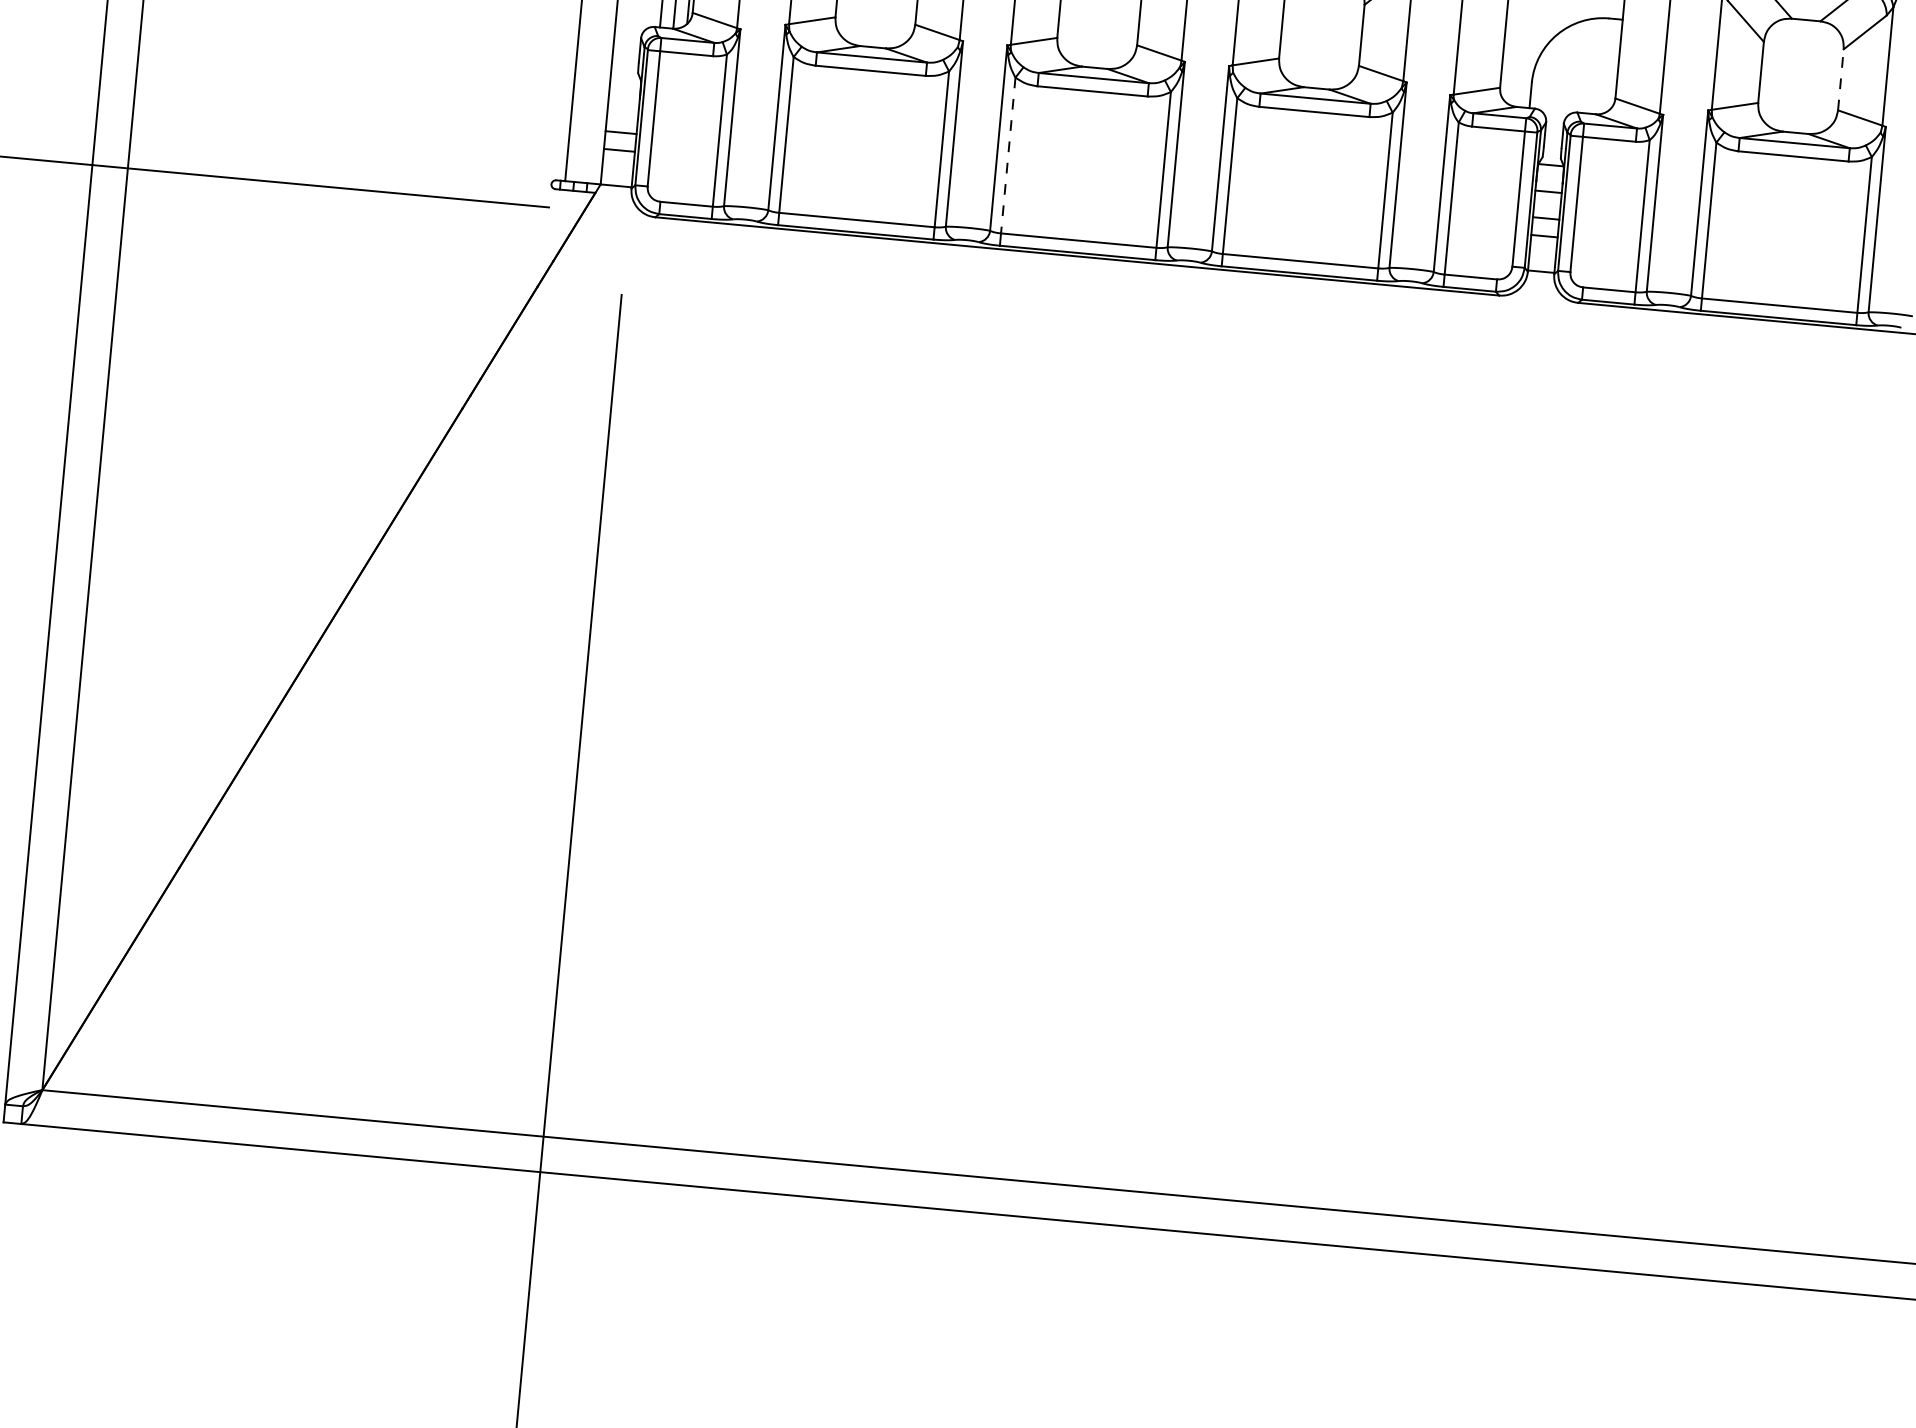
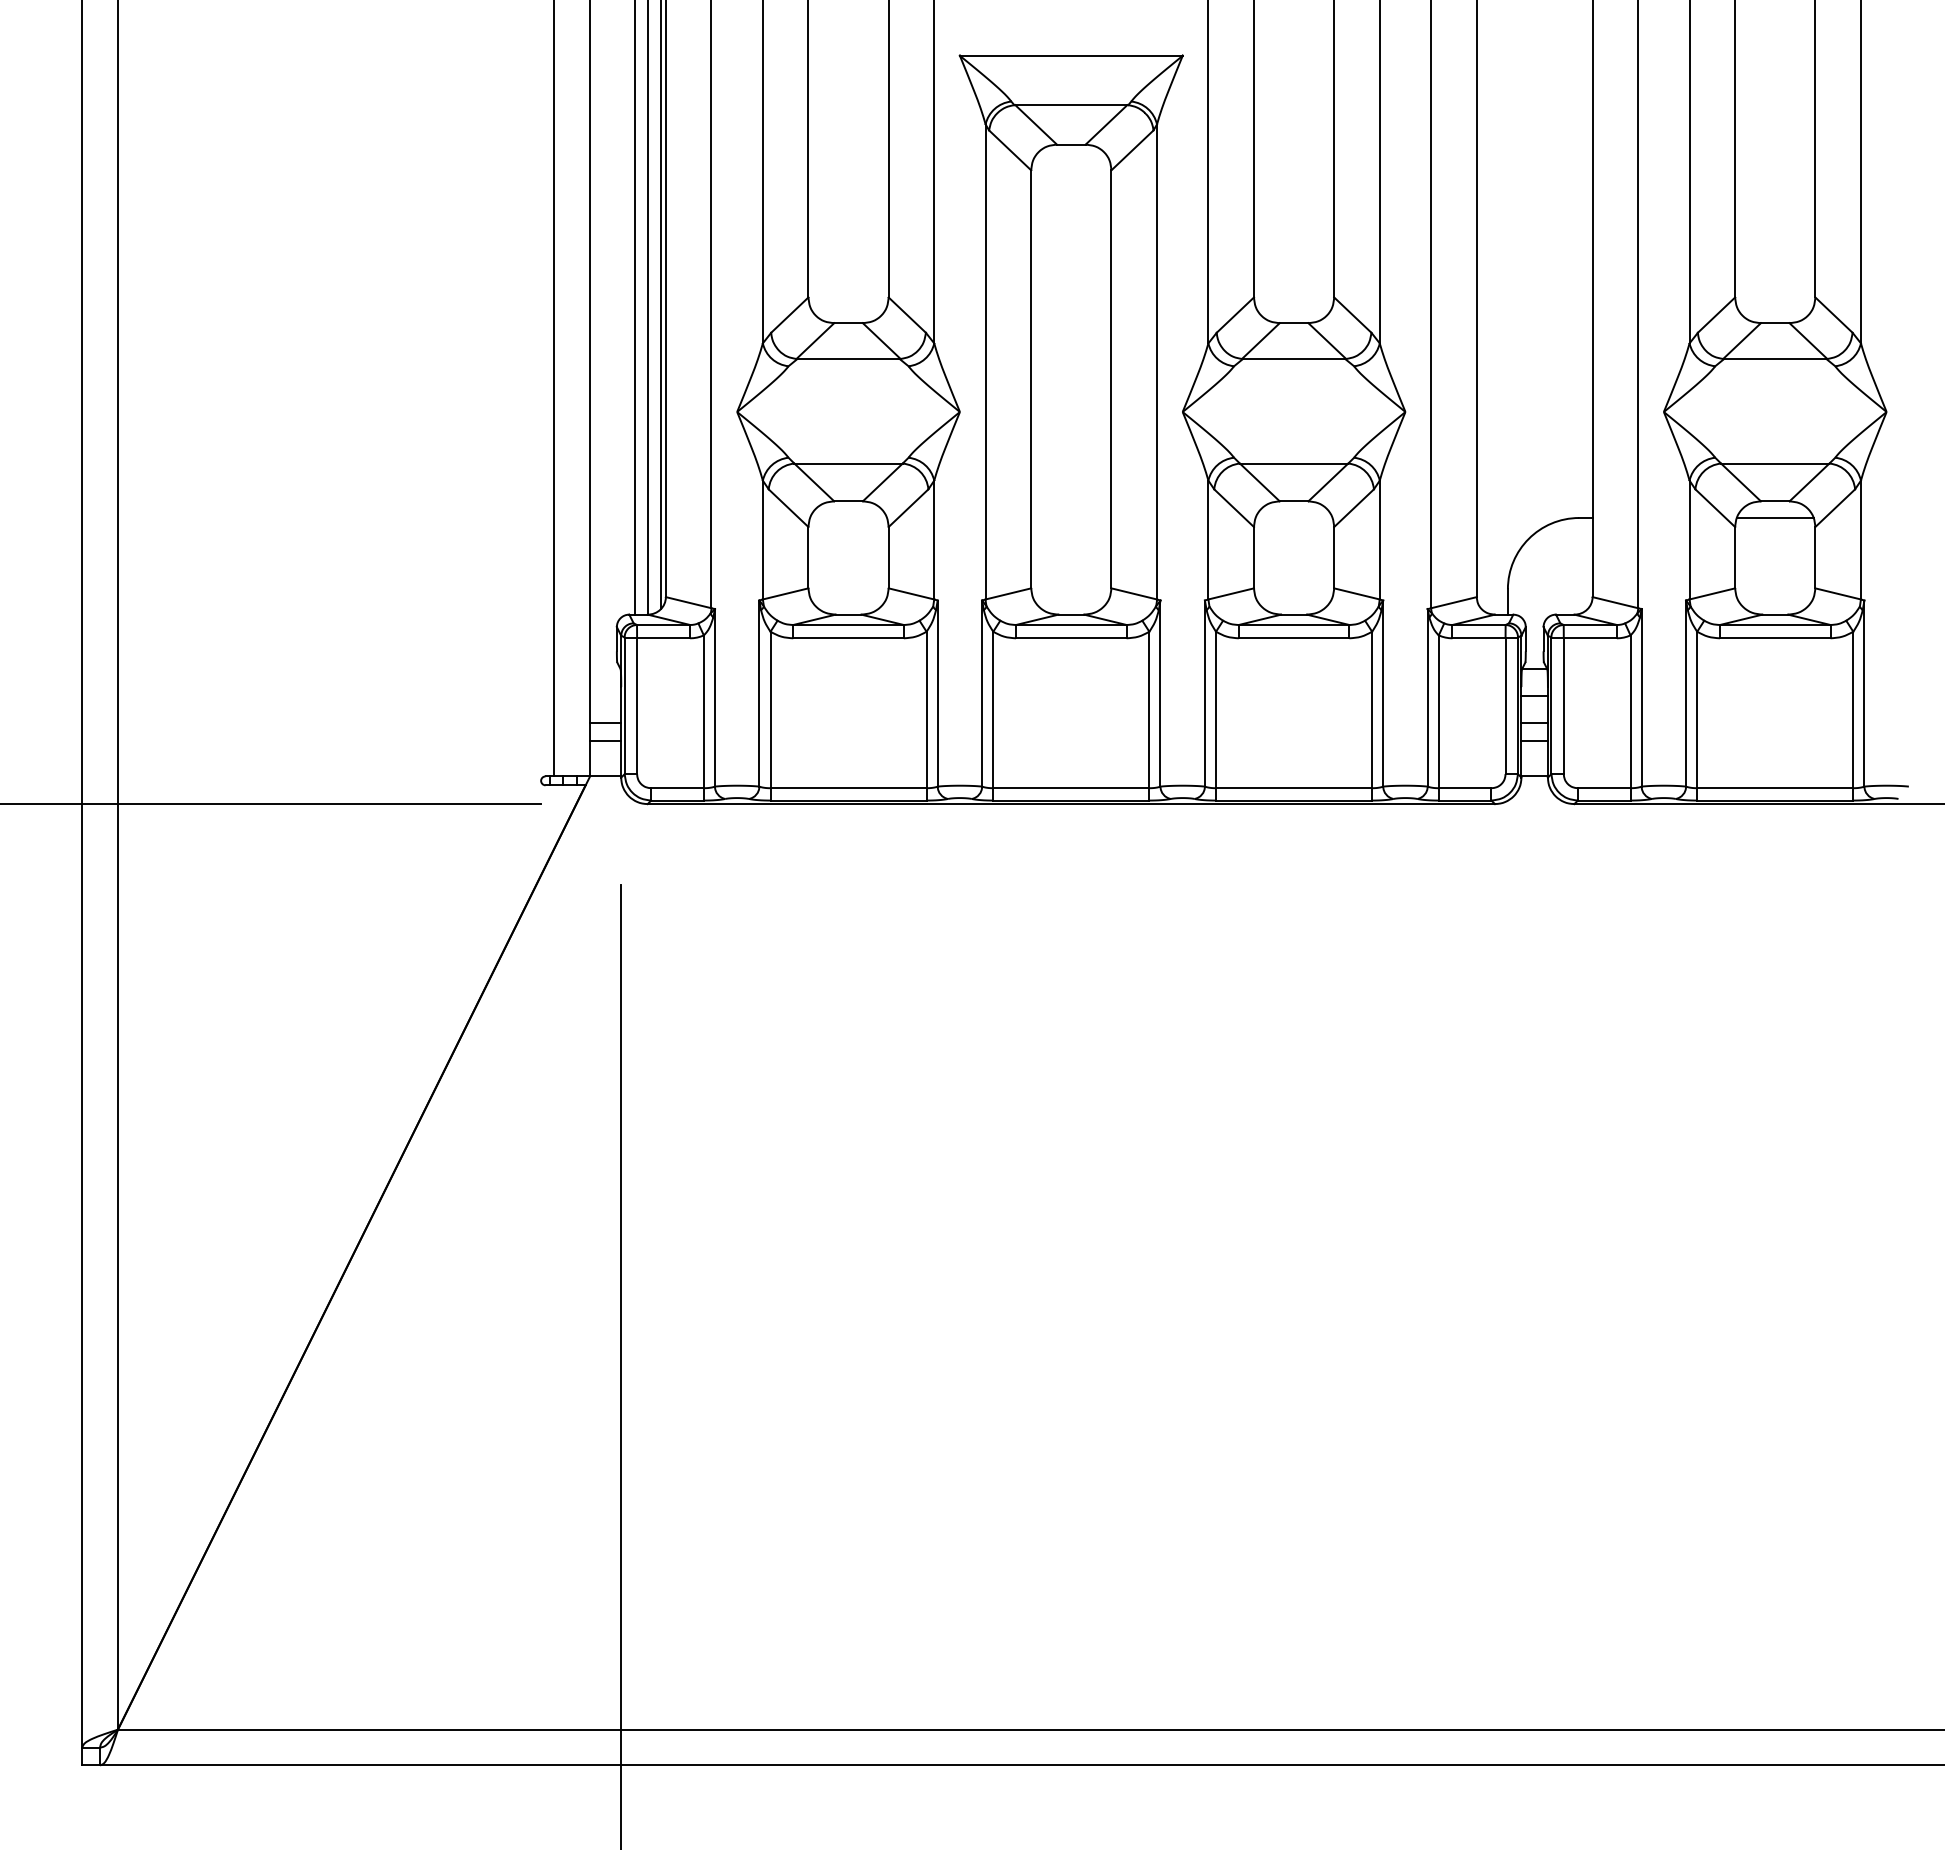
line: (1803, 37) -> (1774, 518), added
line: (1841, 79) -> (1815, 557), dashed -> solid
line: (1008, 156) -> (993, 710), dashed -> solid

